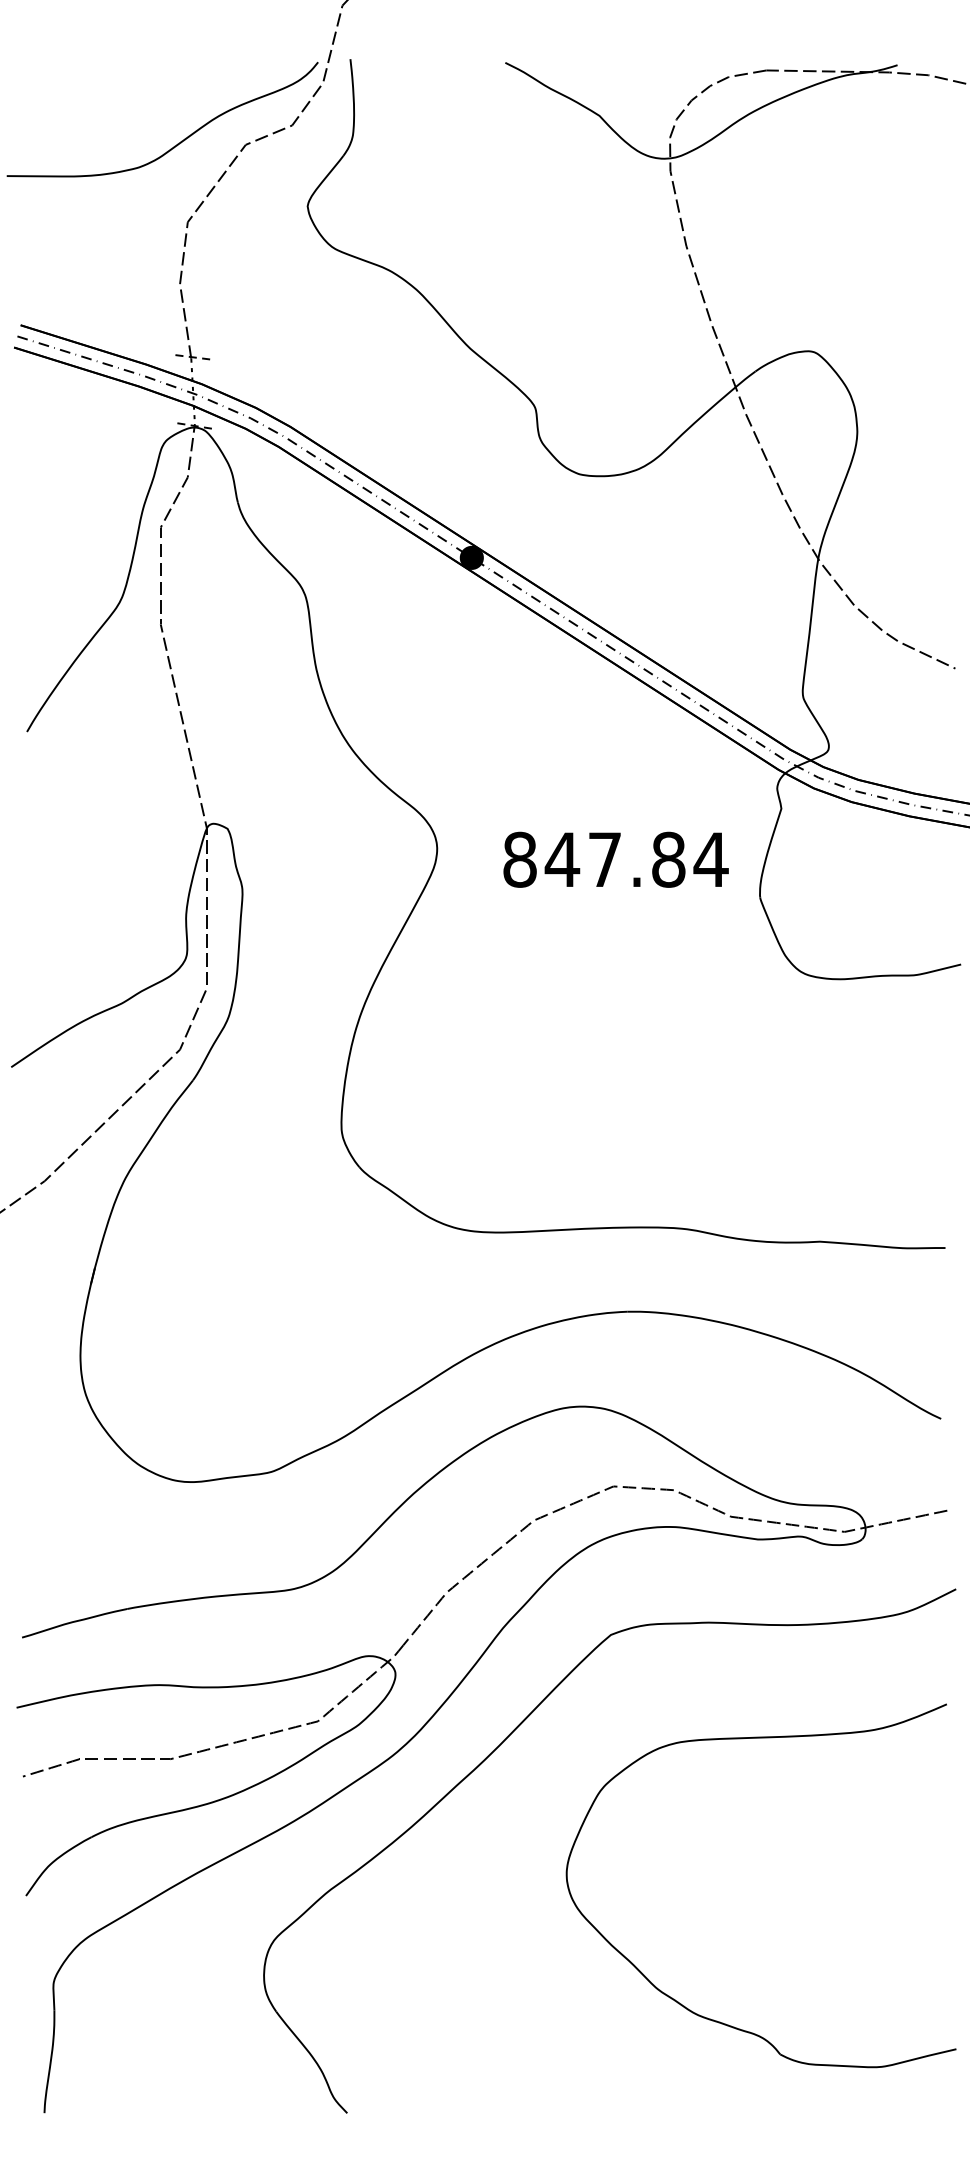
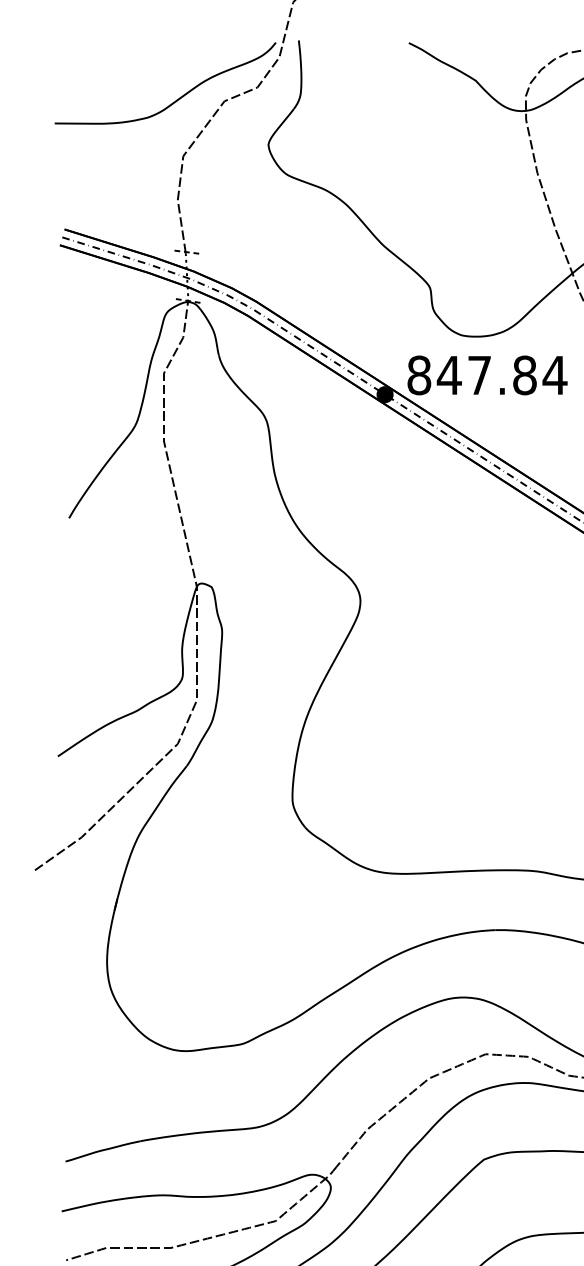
text: (615, 859) -> (487, 375), moved

